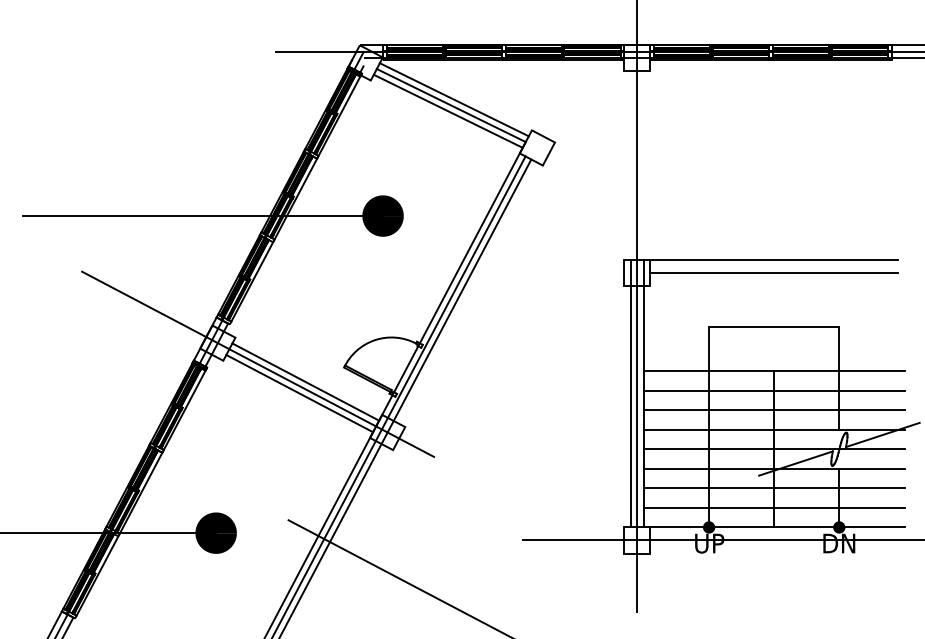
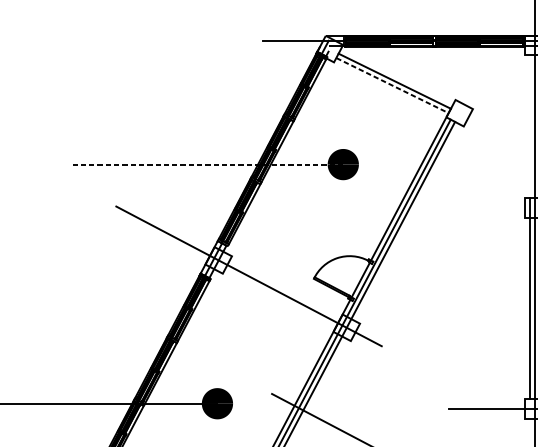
line: (453, 99) -> (396, 76), removed
line: (448, 111) -> (392, 85), solid -> dashed
line: (202, 216) -> (207, 164), solid -> dashed
line: (305, 381) -> (284, 289), removed
line: (299, 393) -> (280, 298), removed

